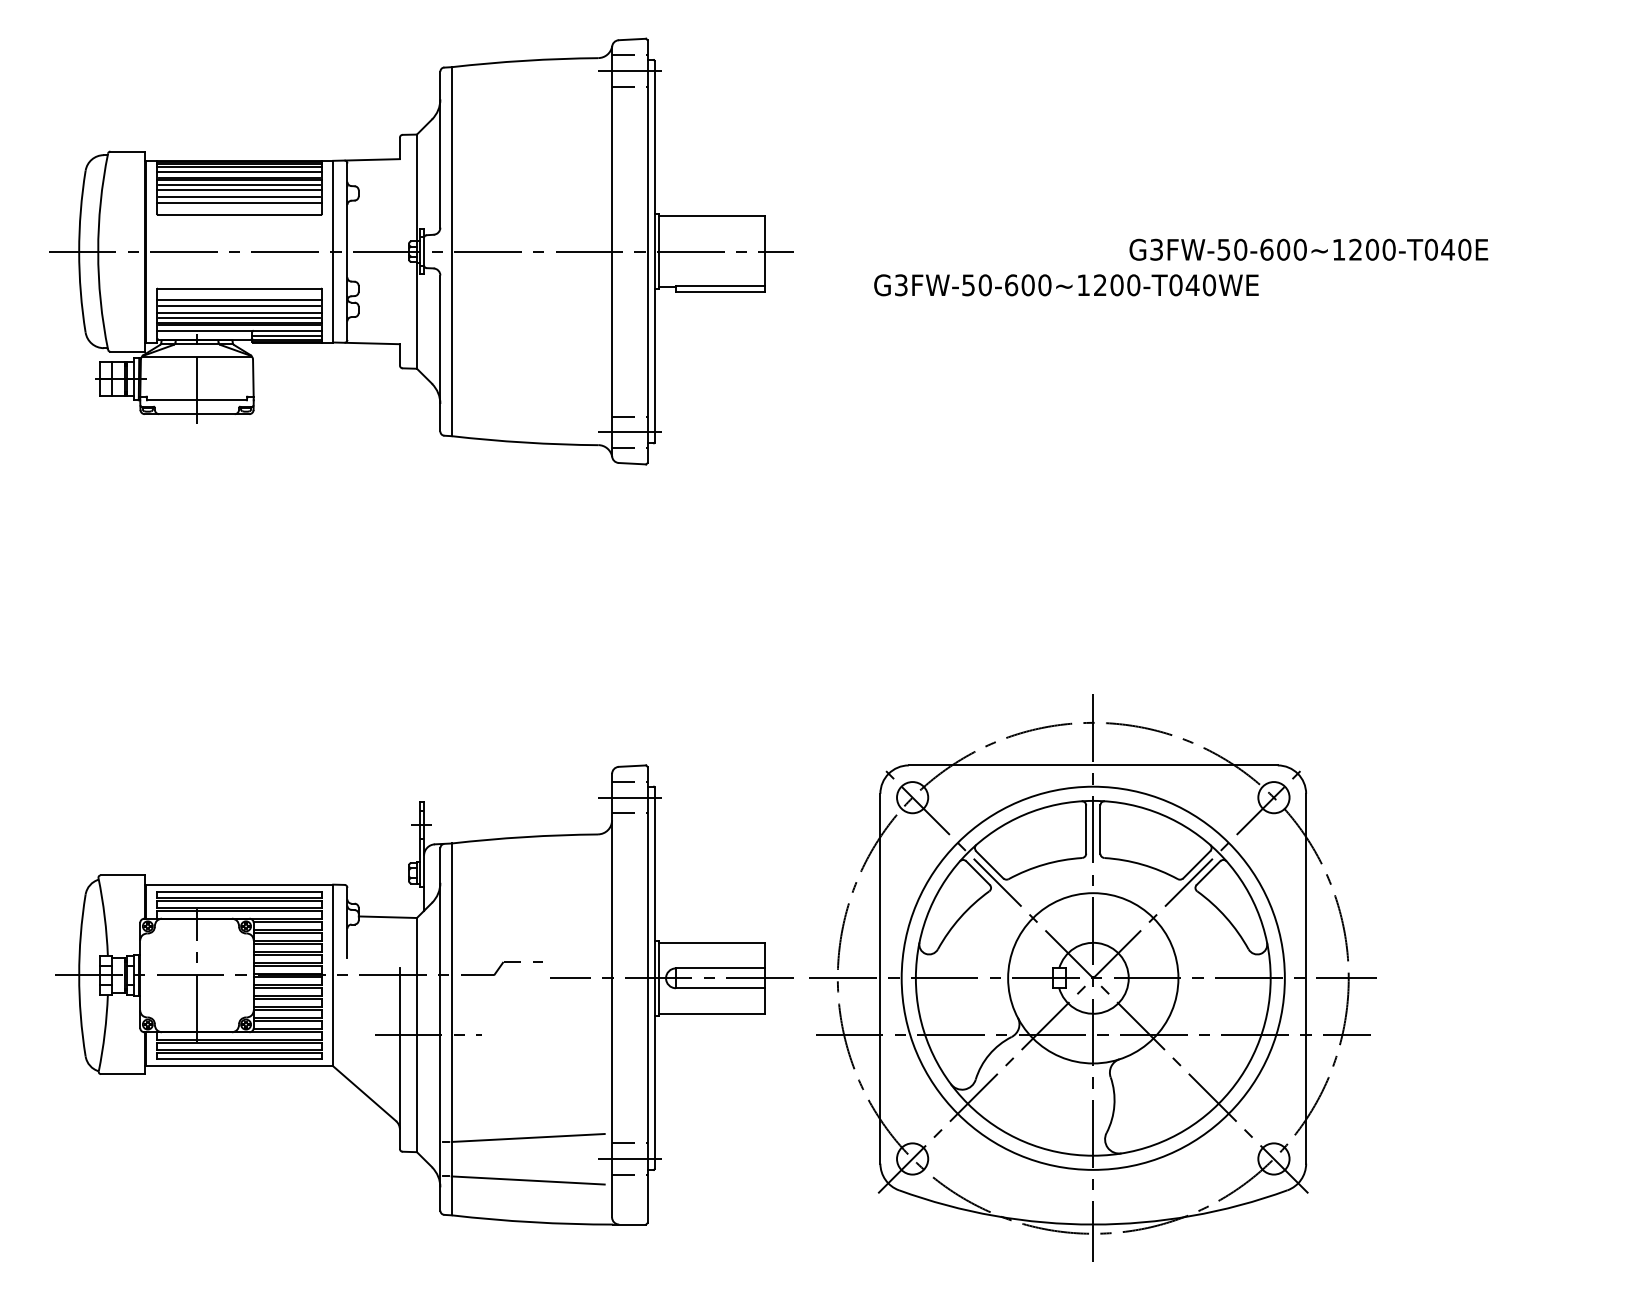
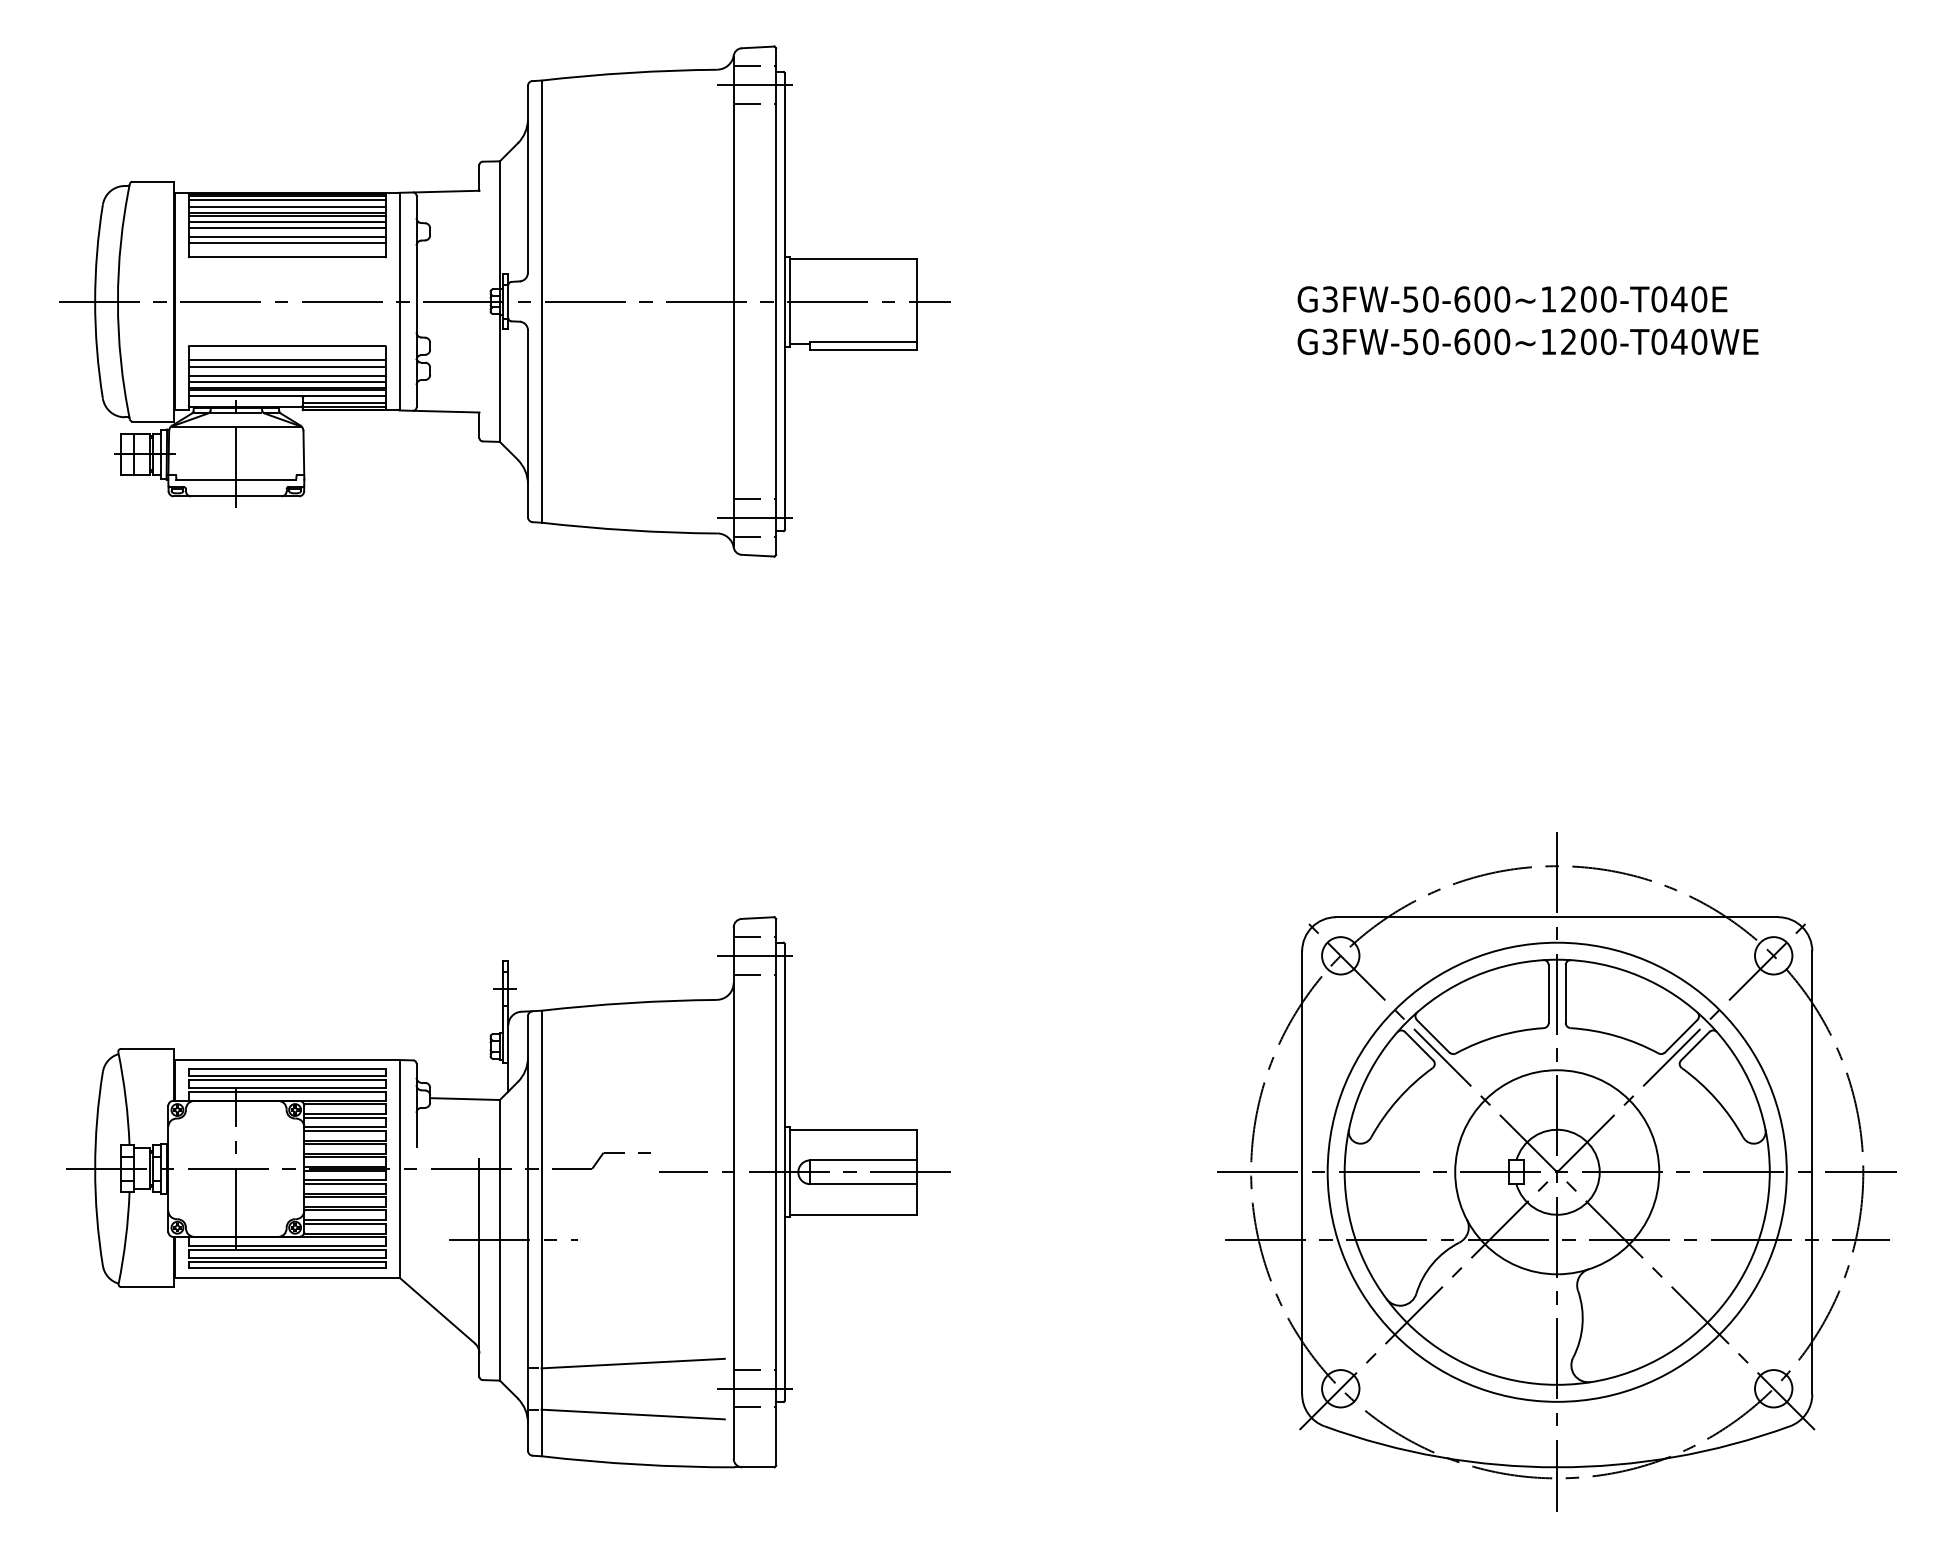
text: (1308, 249) -> (1512, 299), moved
text: (1065, 284) -> (1527, 341), moved
part: (1092, 977) -> (1556, 1171), moved

